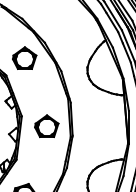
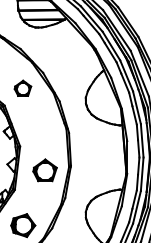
part: (24, 58) -> (22, 88), size x0.7
part: (46, 126) -> (44, 170), moved

